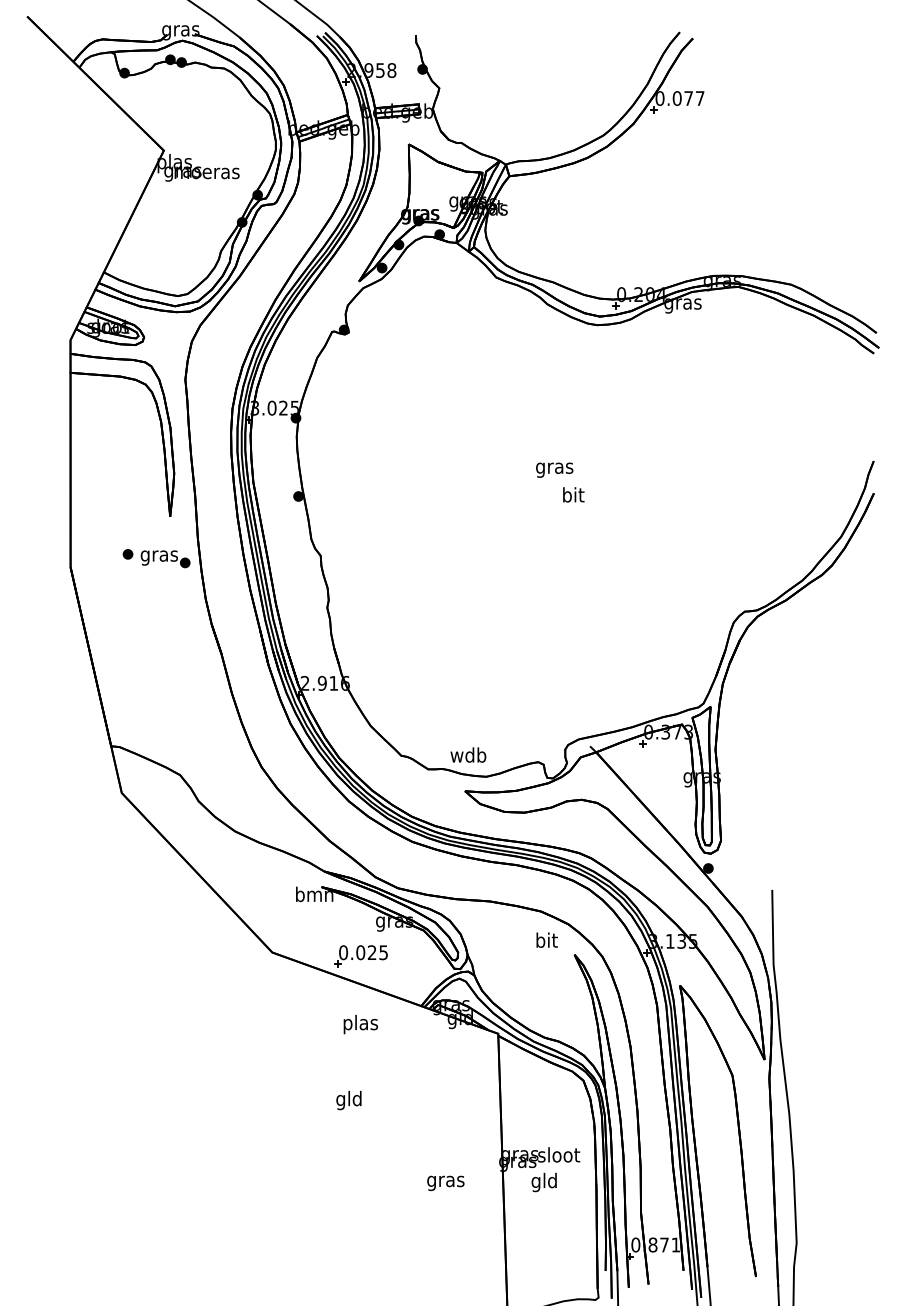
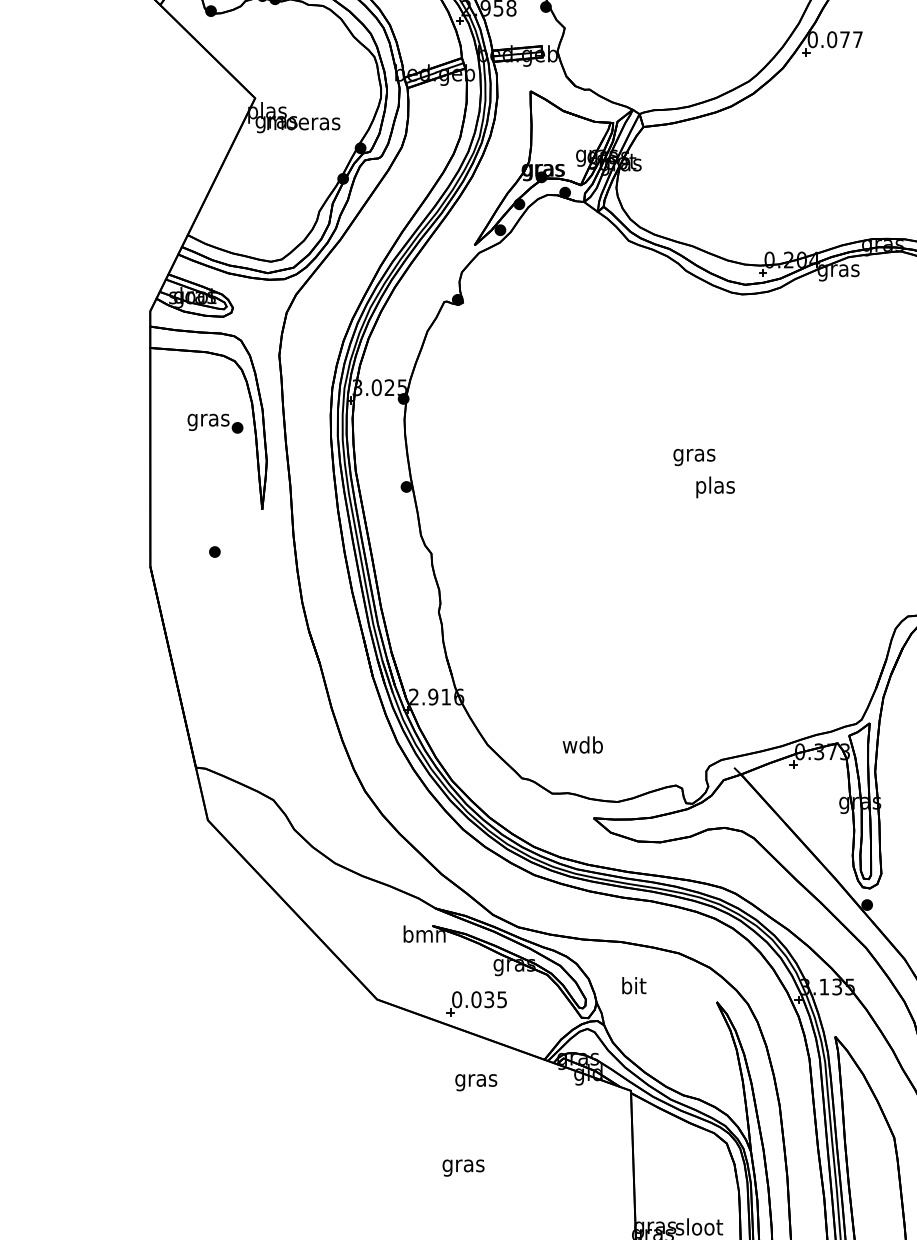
text: (573, 496) -> (715, 486), bit -> plas
part: (165, 559) -> (215, 424), moved
text: (468, 754) -> (582, 744), moved
text: (546, 939) -> (633, 984), moved
text: (372, 952) -> (489, 999), 0.025 -> 0.035
text: (360, 1024) -> (476, 1080), plas -> gras
text: (348, 1100) -> (462, 1165), gld -> gras

